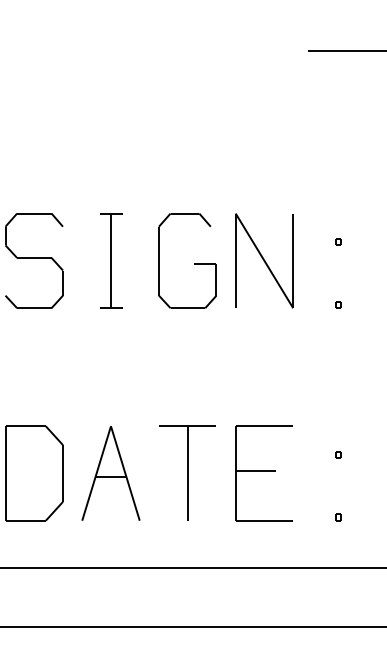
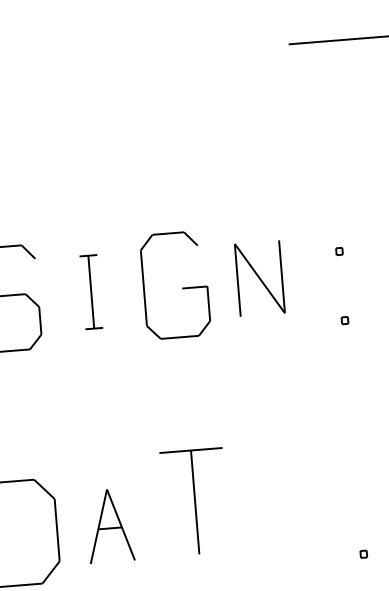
part: (111, 260) -> (91, 291), size x0.7
part: (264, 260) -> (259, 278), size x0.7
part: (338, 454) -> (358, 484), removed
part: (187, 472) -> (194, 501), moved
part: (110, 473) -> (109, 525), size x0.7
part: (263, 473) -> (277, 512), removed

